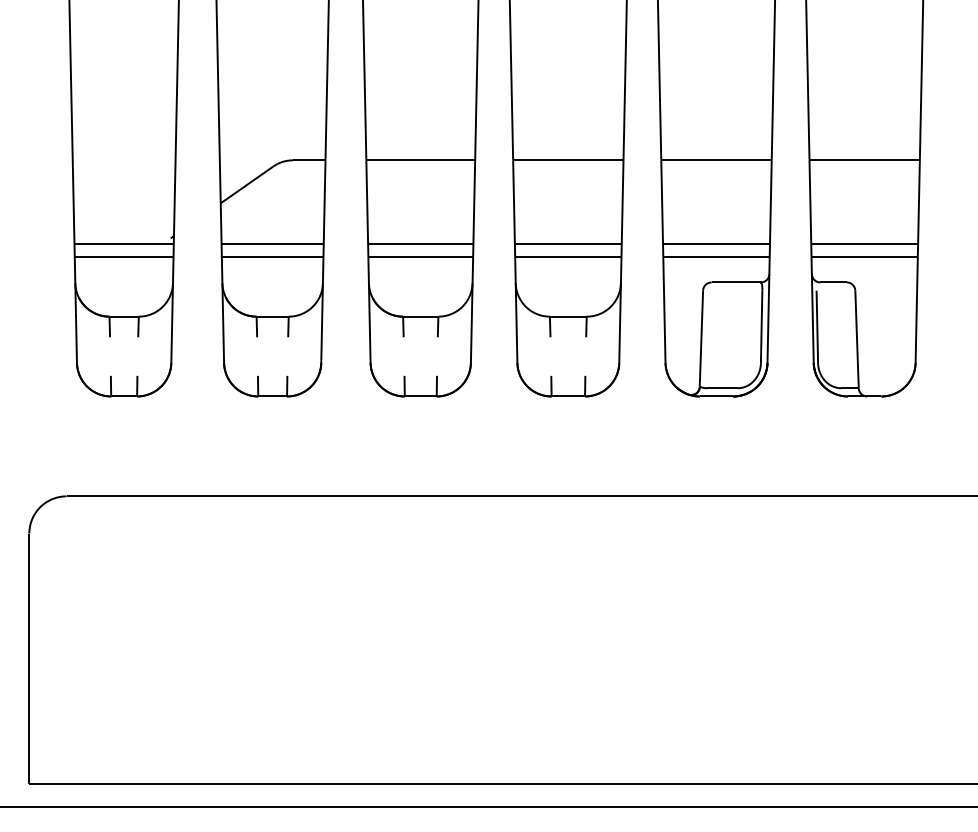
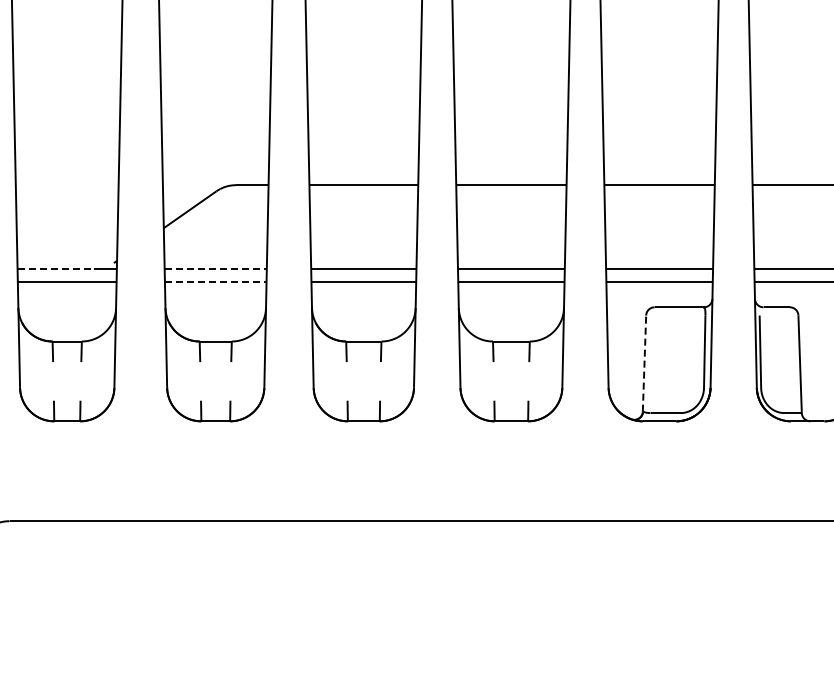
line: (113, 244) -> (56, 269), solid -> dashed
line: (273, 244) -> (216, 269), solid -> dashed
line: (272, 257) -> (215, 282), solid -> dashed
line: (701, 338) -> (644, 363), solid -> dashed

